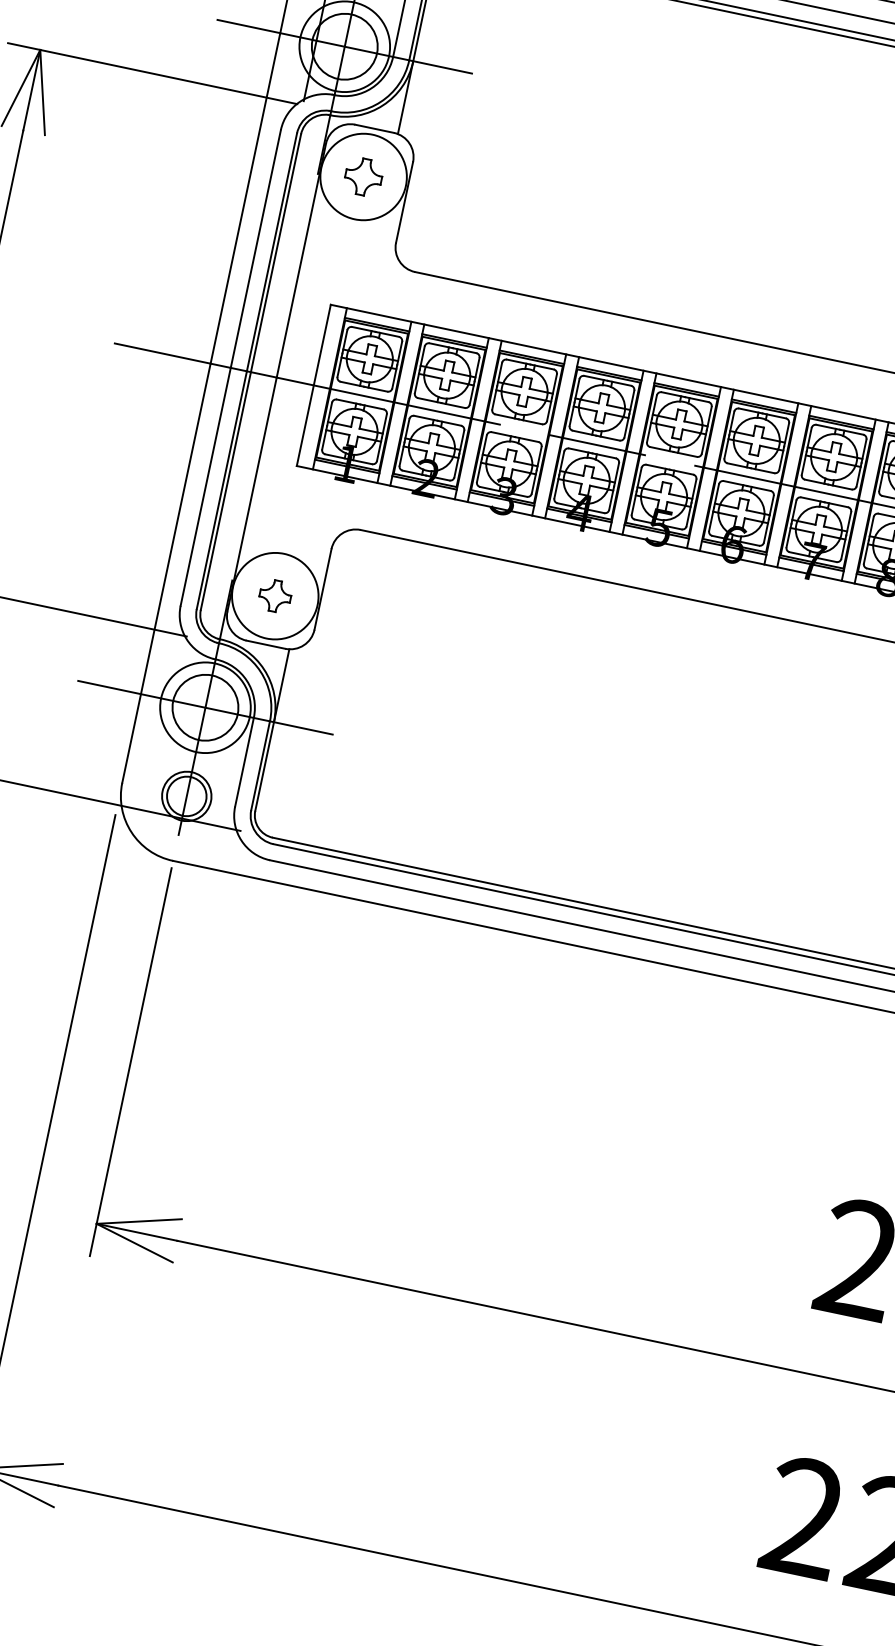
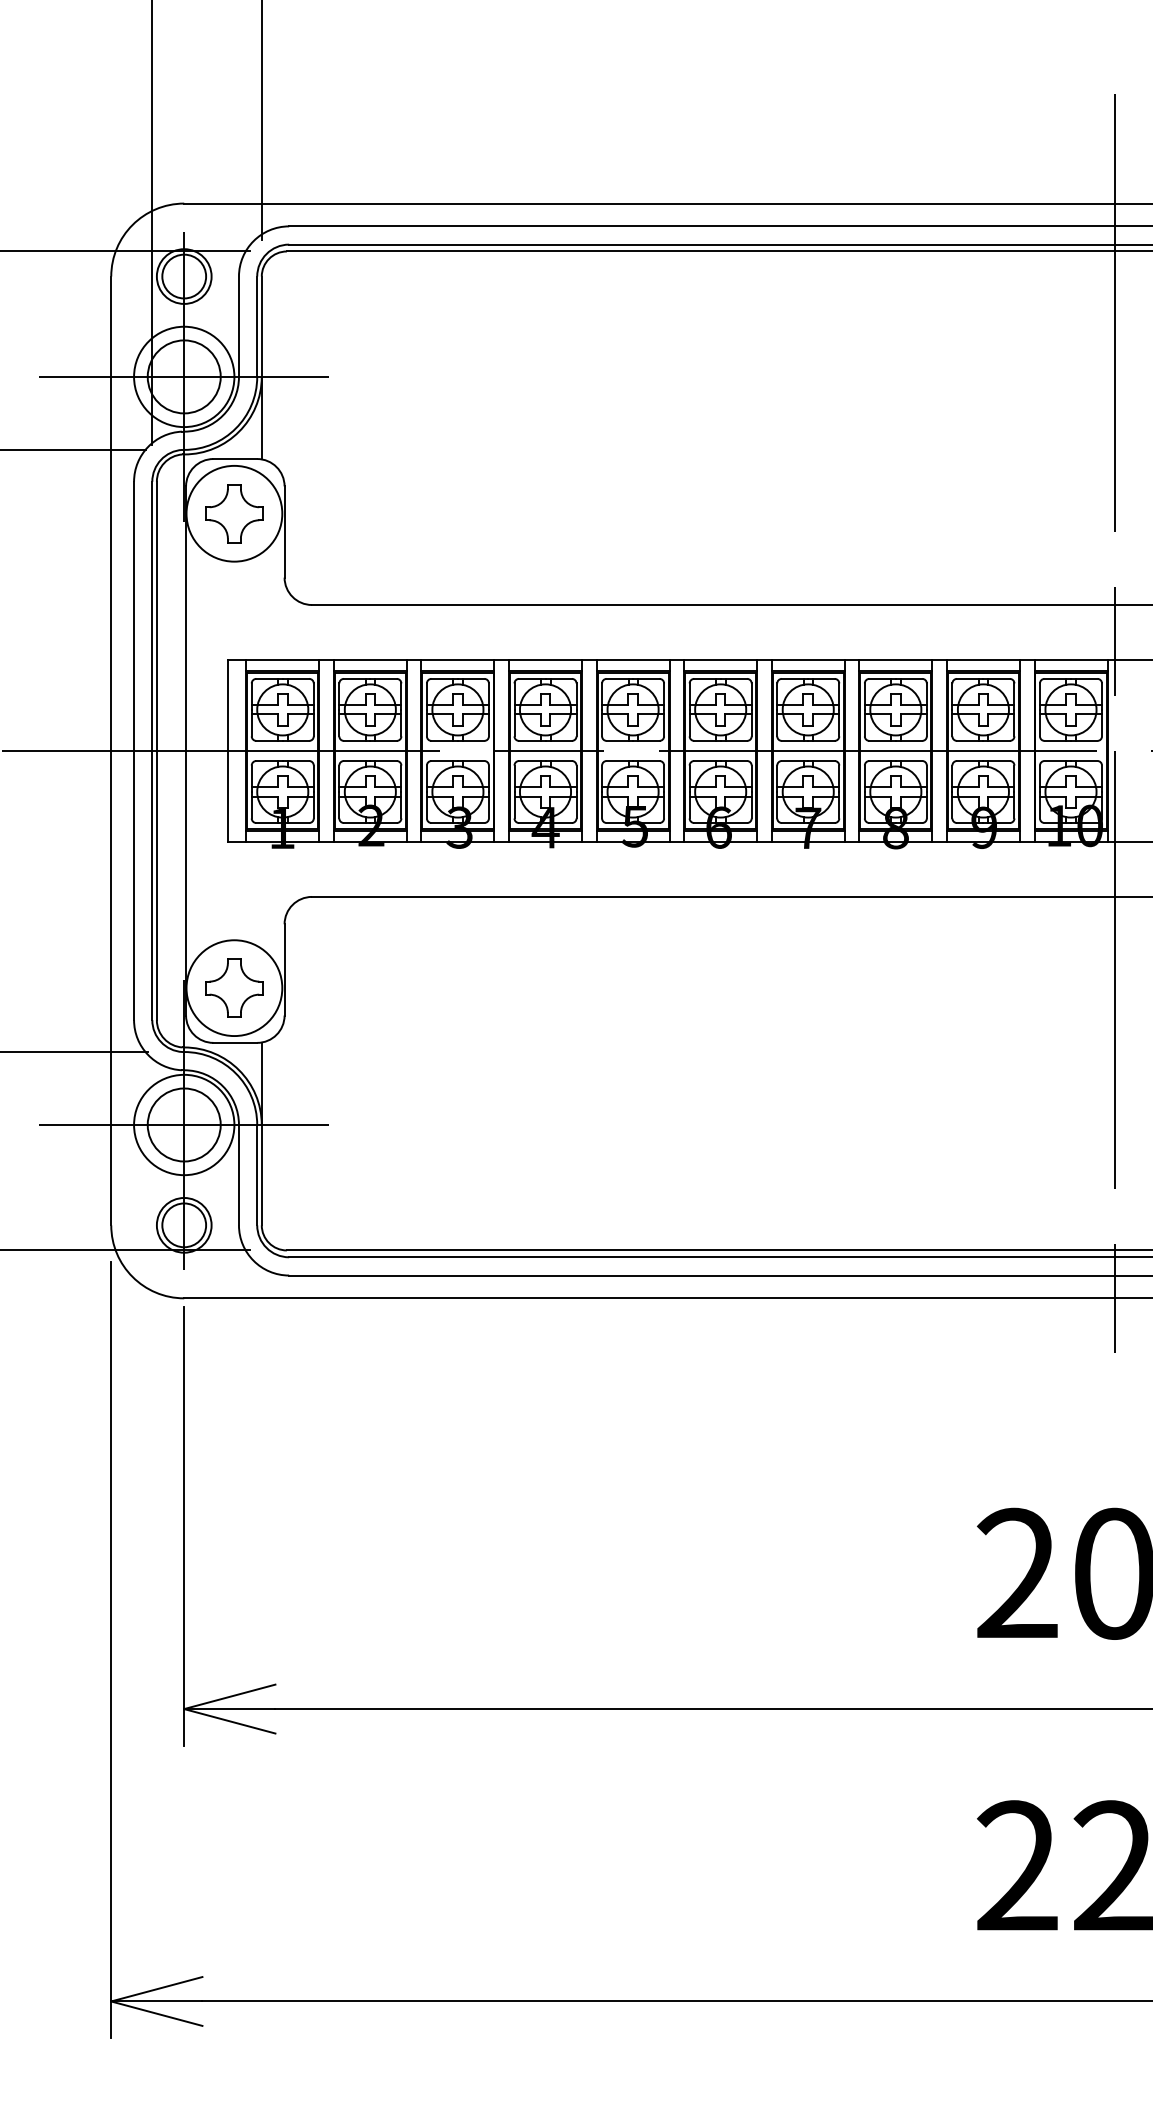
part: (363, 176) -> (234, 513), size x1.43
part: (275, 595) -> (234, 987), size x1.67

